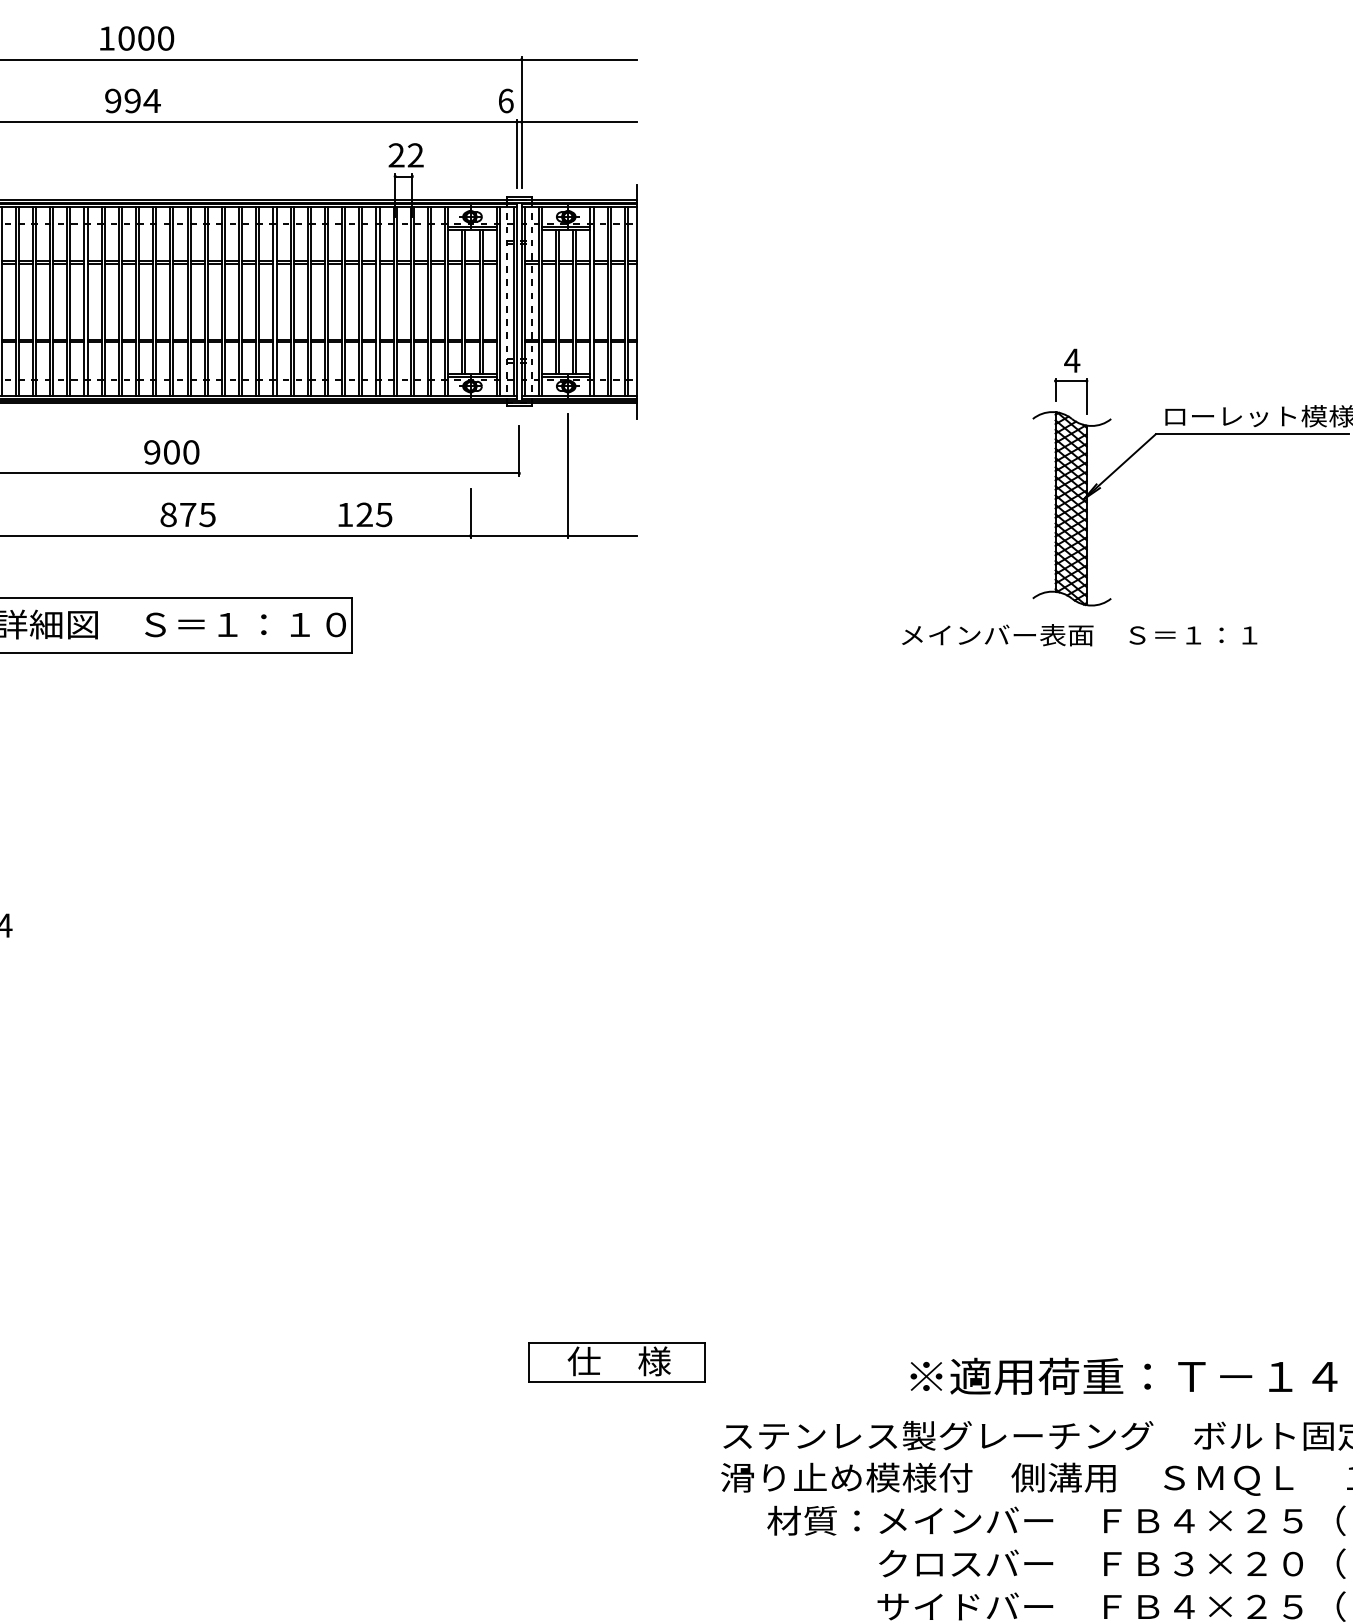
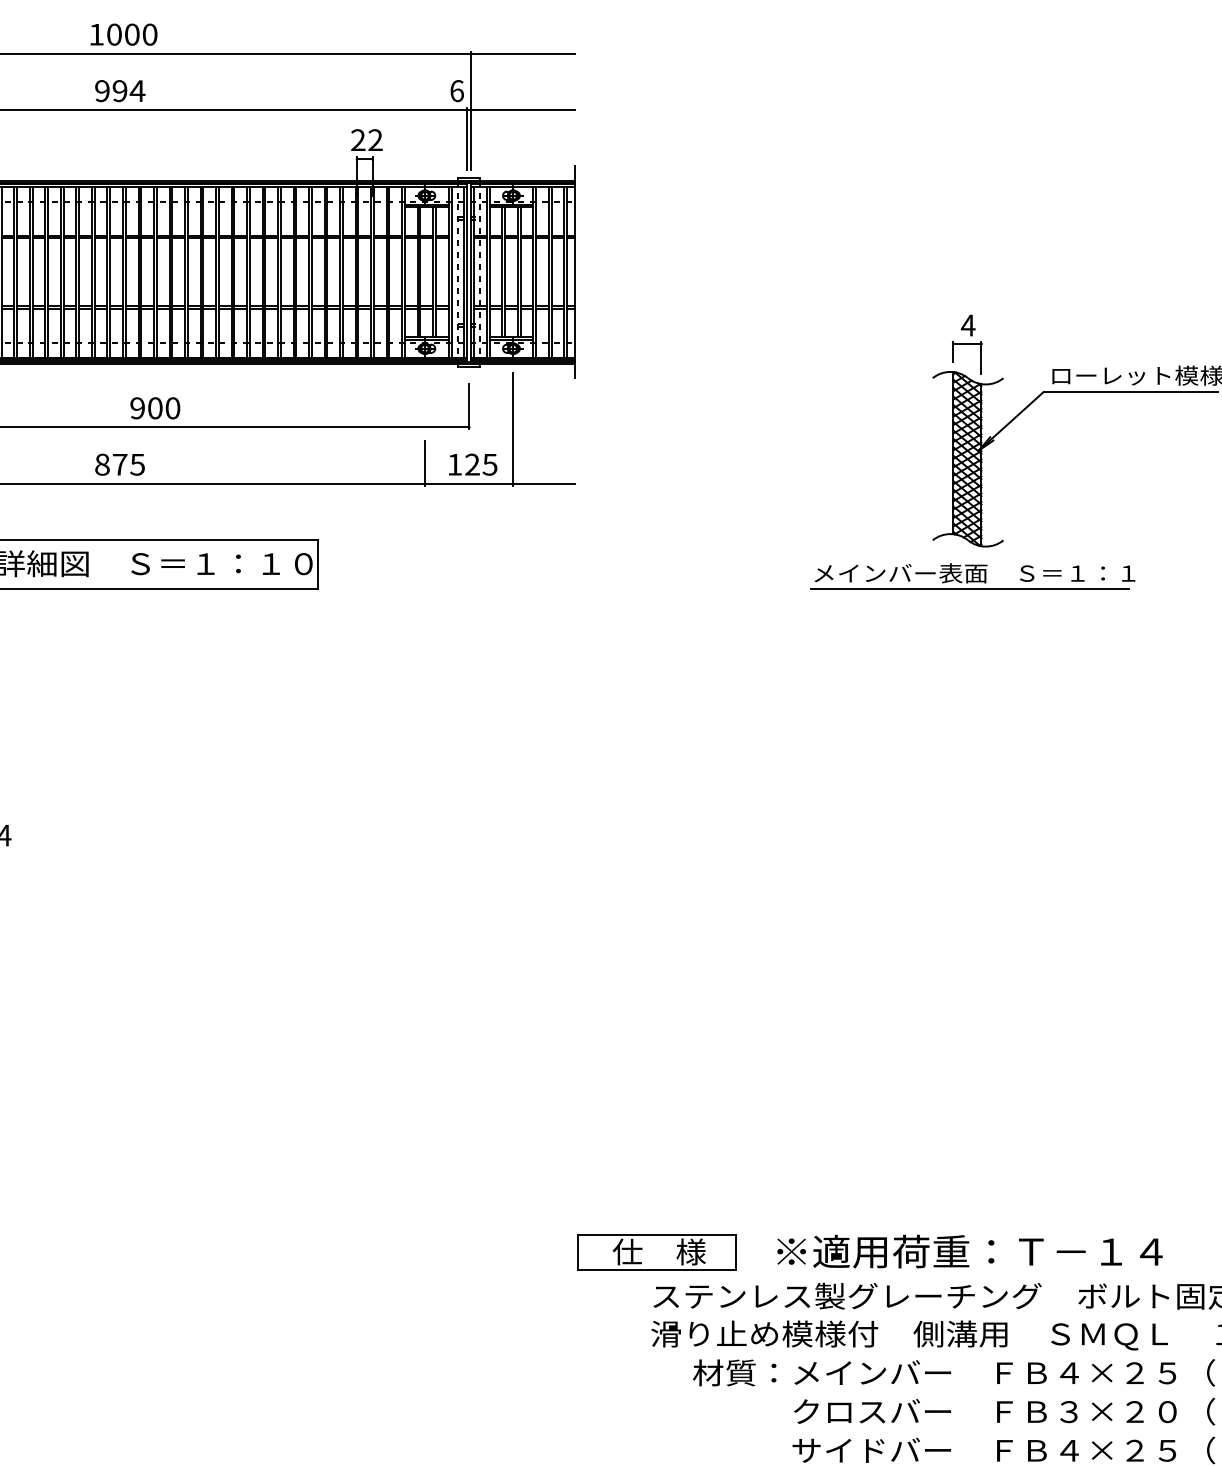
text: (187, 514) -> (119, 464), moved
text: (365, 514) -> (473, 464), moved
line: (1073, 653) -> (969, 589), added
part: (616, 1361) -> (656, 1252), moved
text: (1123, 1376) -> (969, 1251), moved

